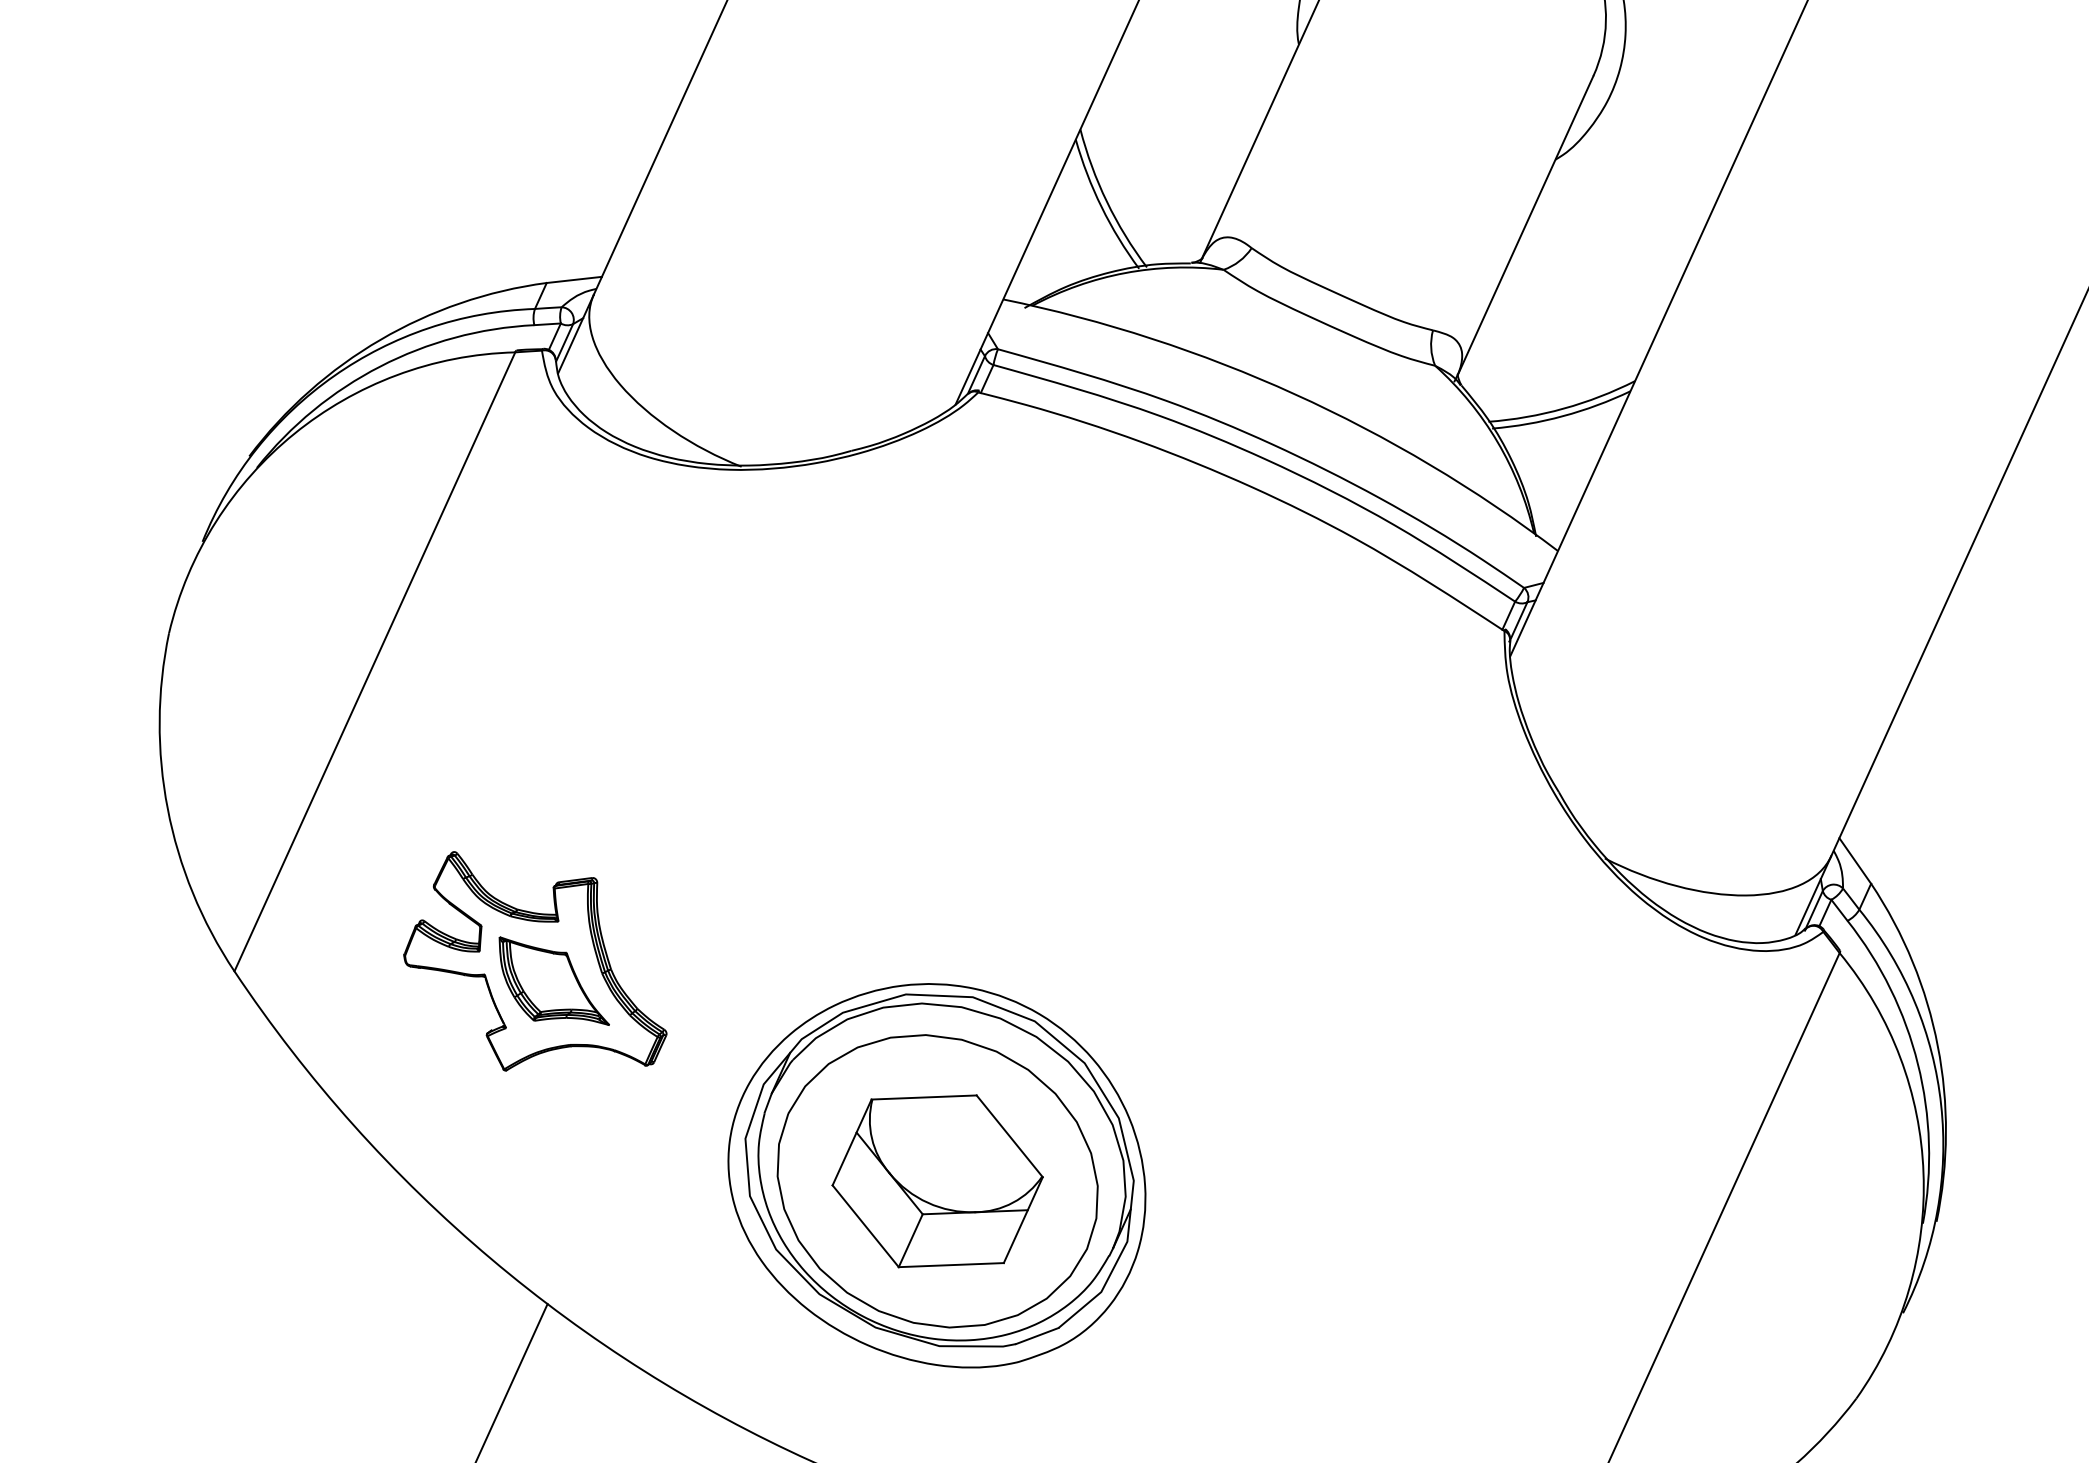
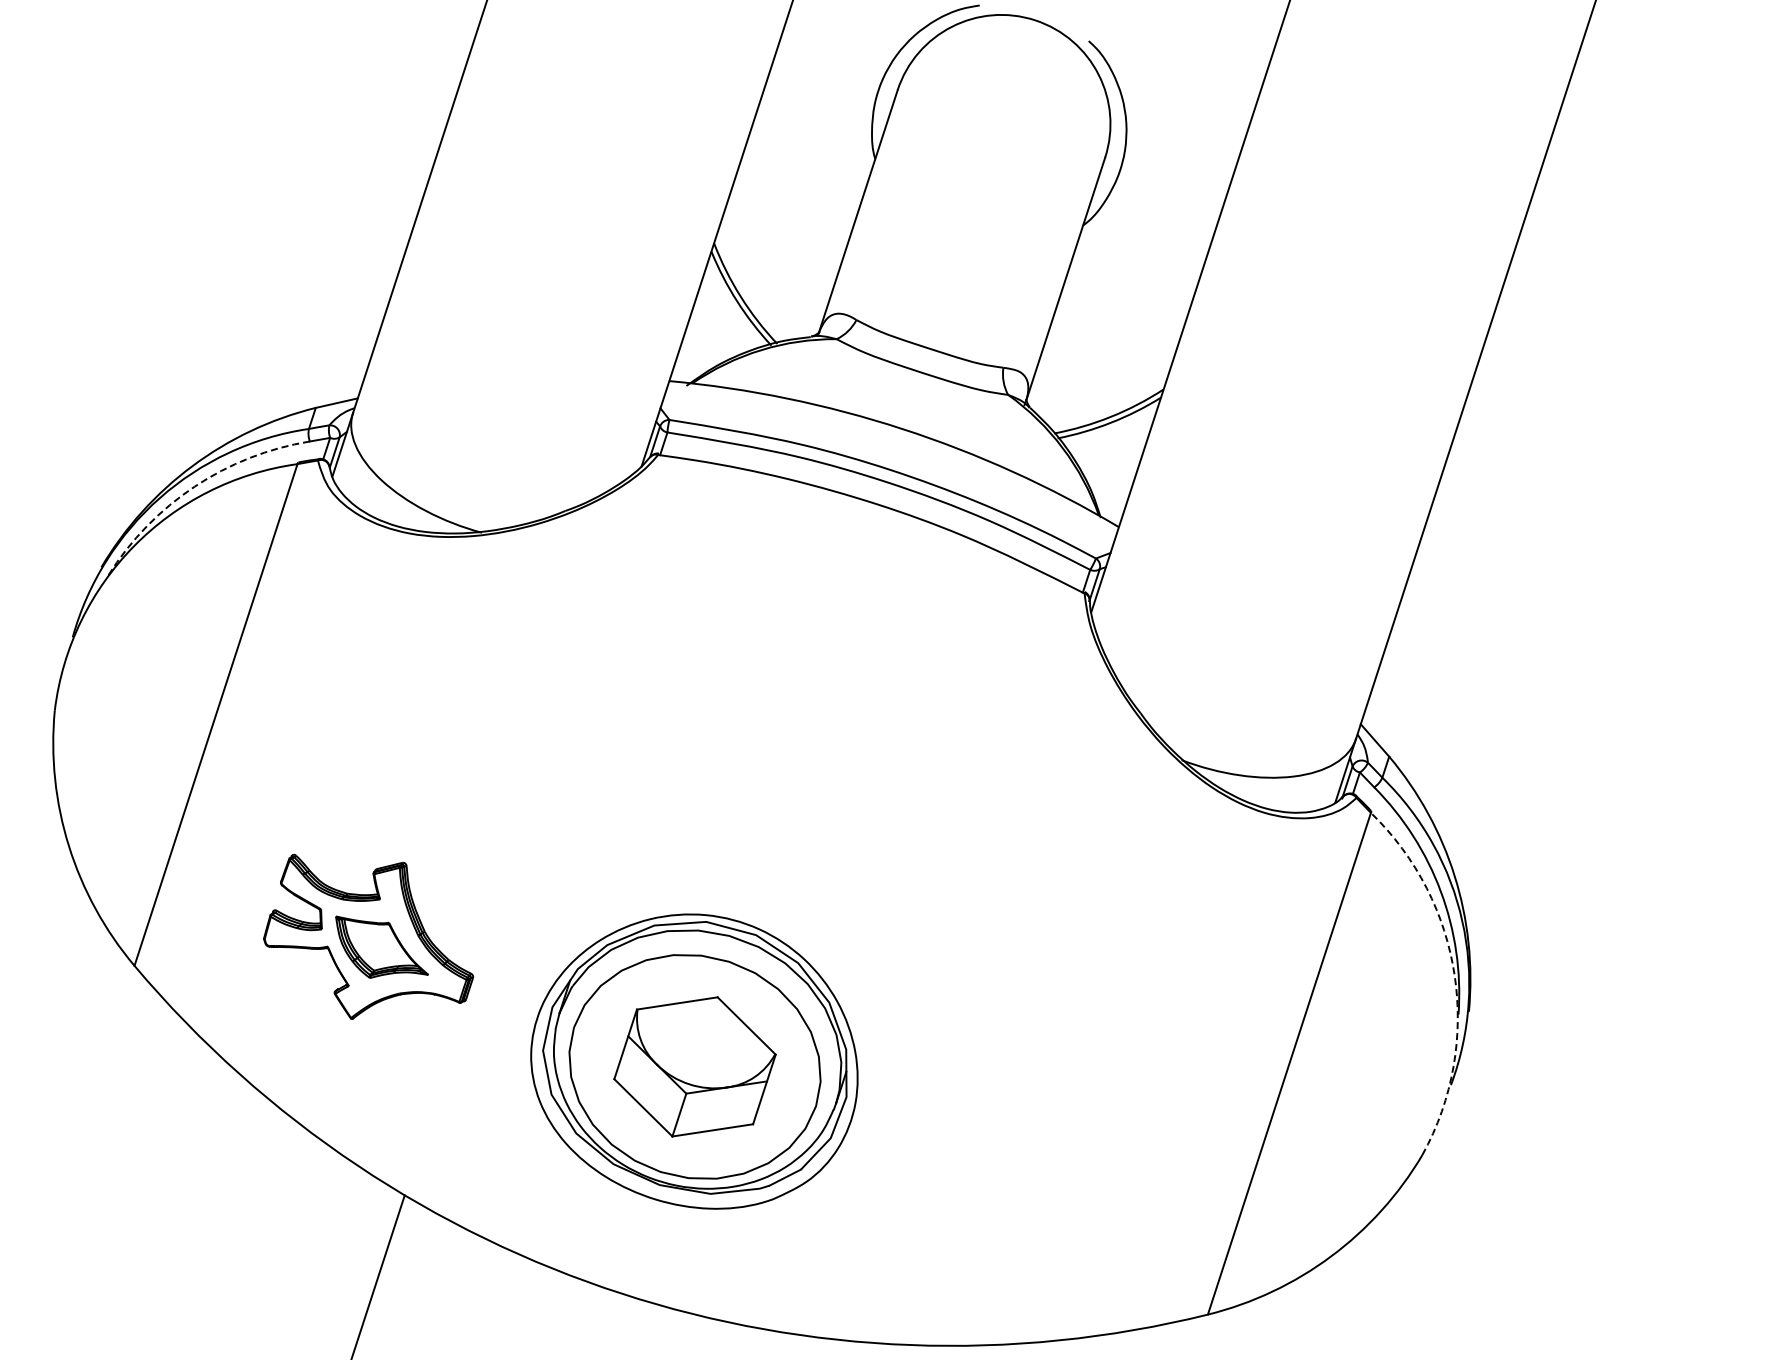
arc: (380, 366) -> (194, 486), solid -> dashed
arc: (1923, 1173) -> (1454, 975), solid -> dashed

